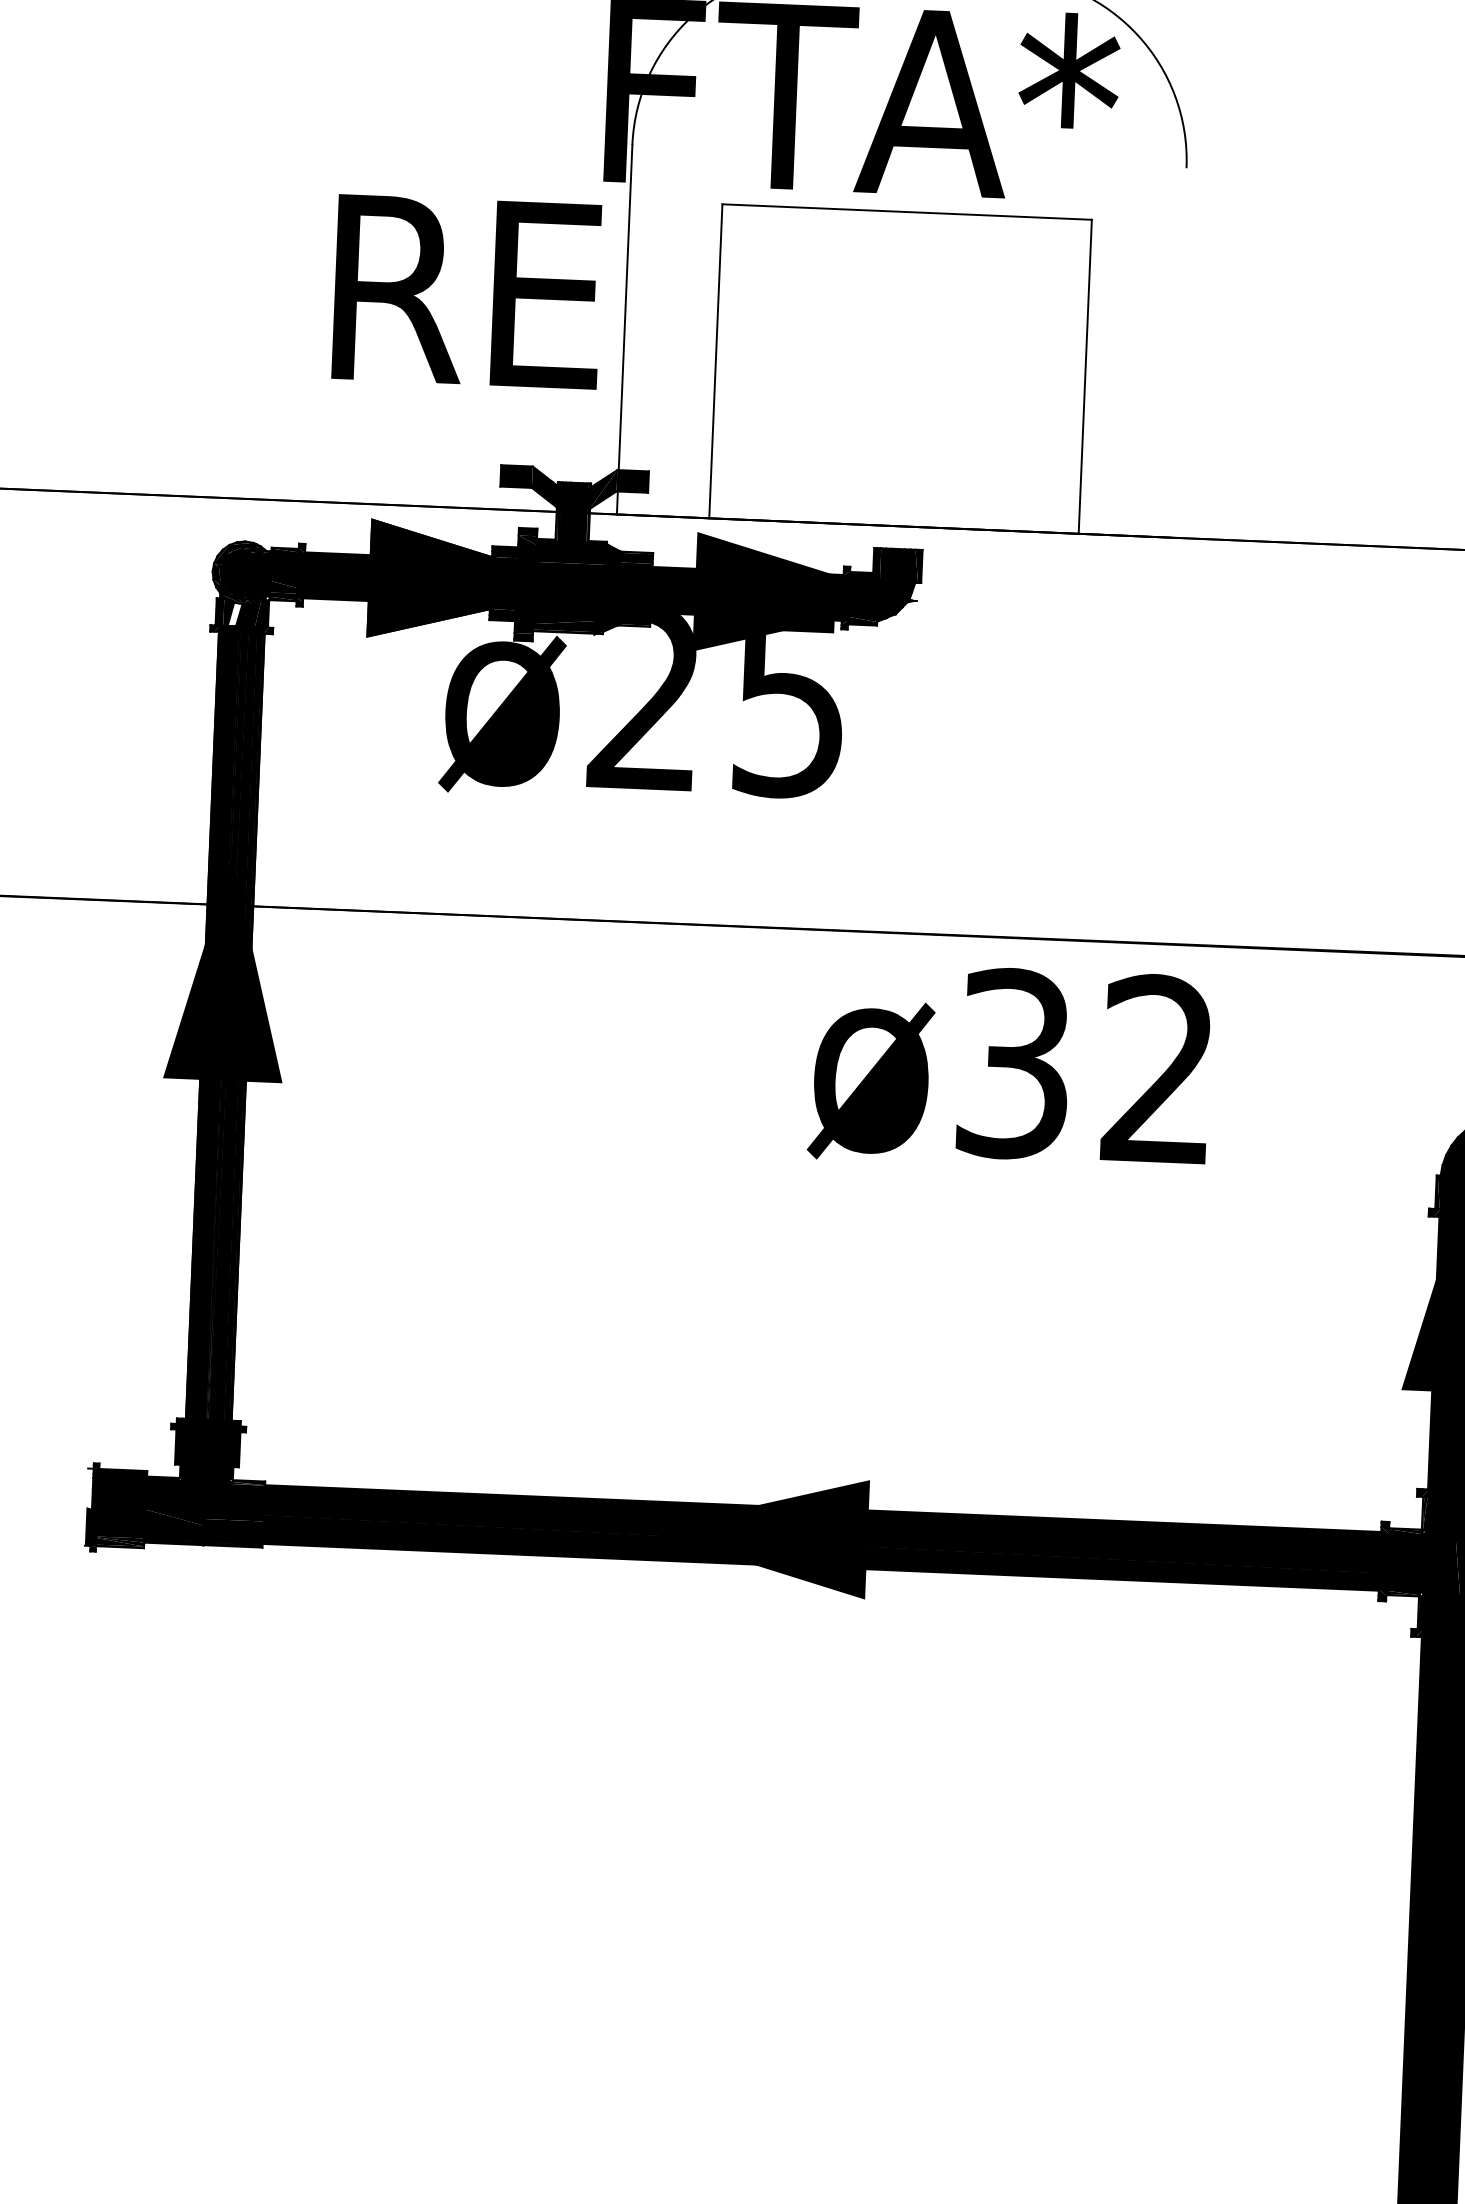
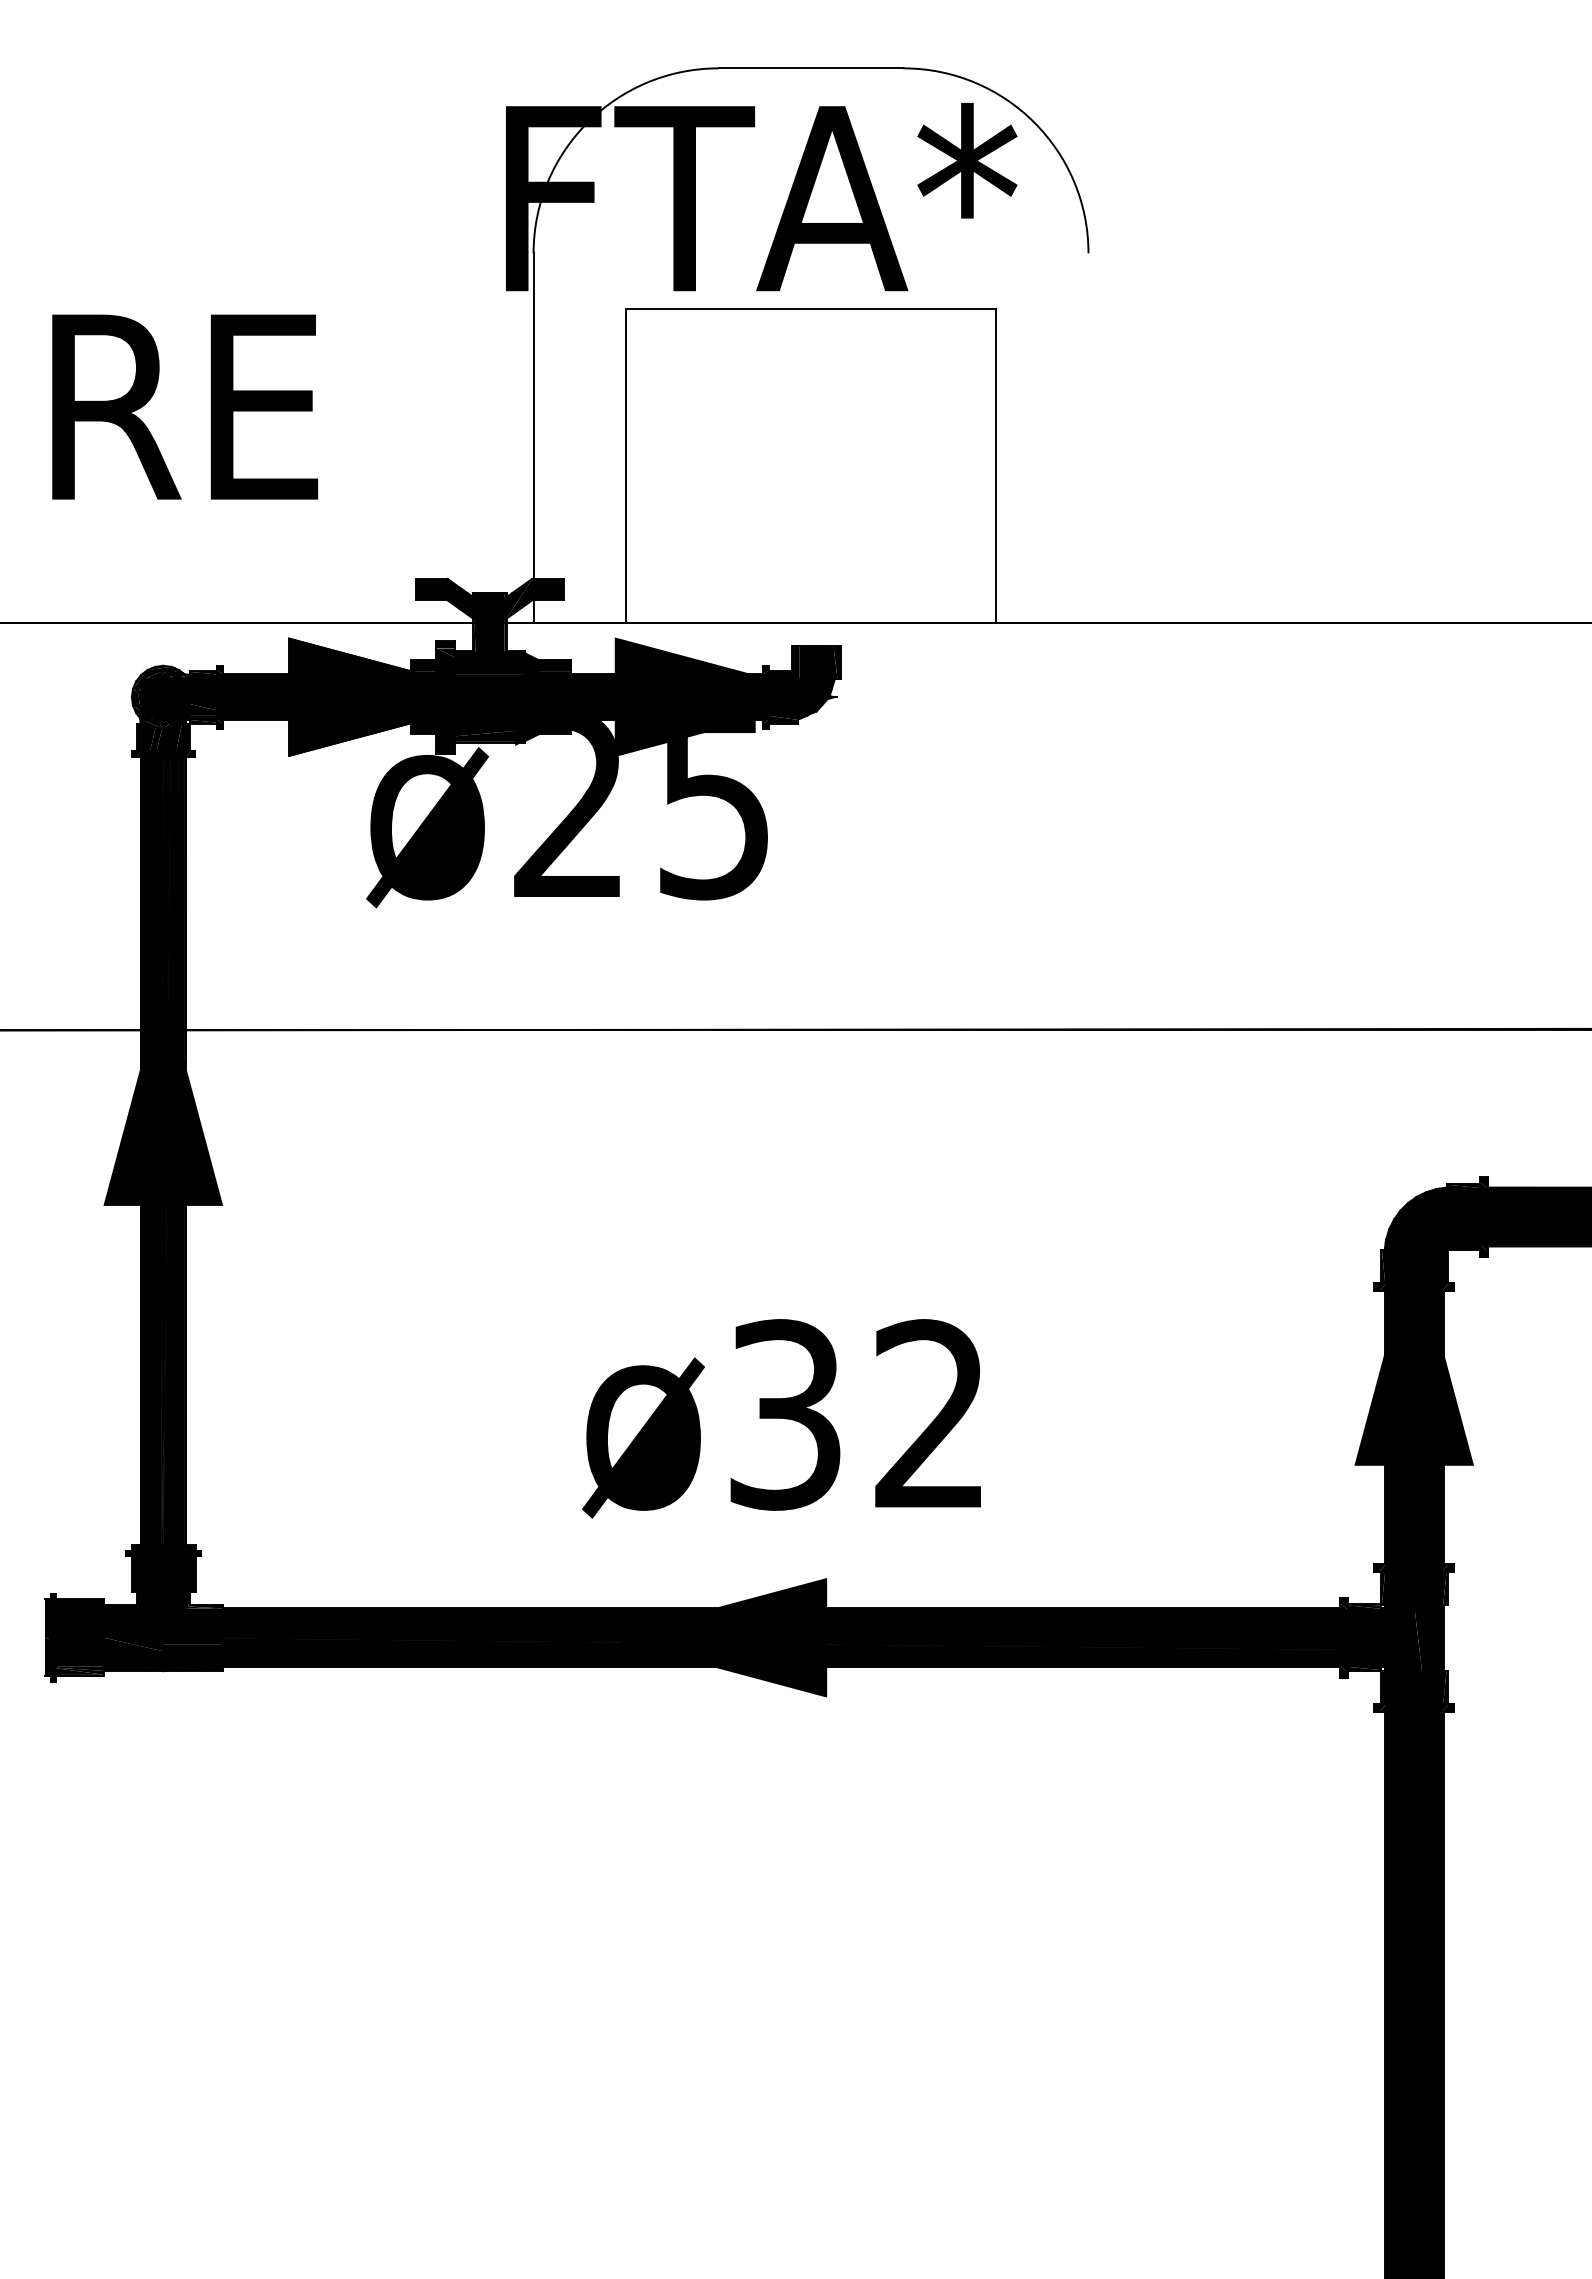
text: (468, 291) -> (185, 406), moved
fill: (235, 614) -> (156, 739), added
text: (1009, 1067) -> (781, 1418), moved
fill: (89, 1488) -> (47, 1619), added

